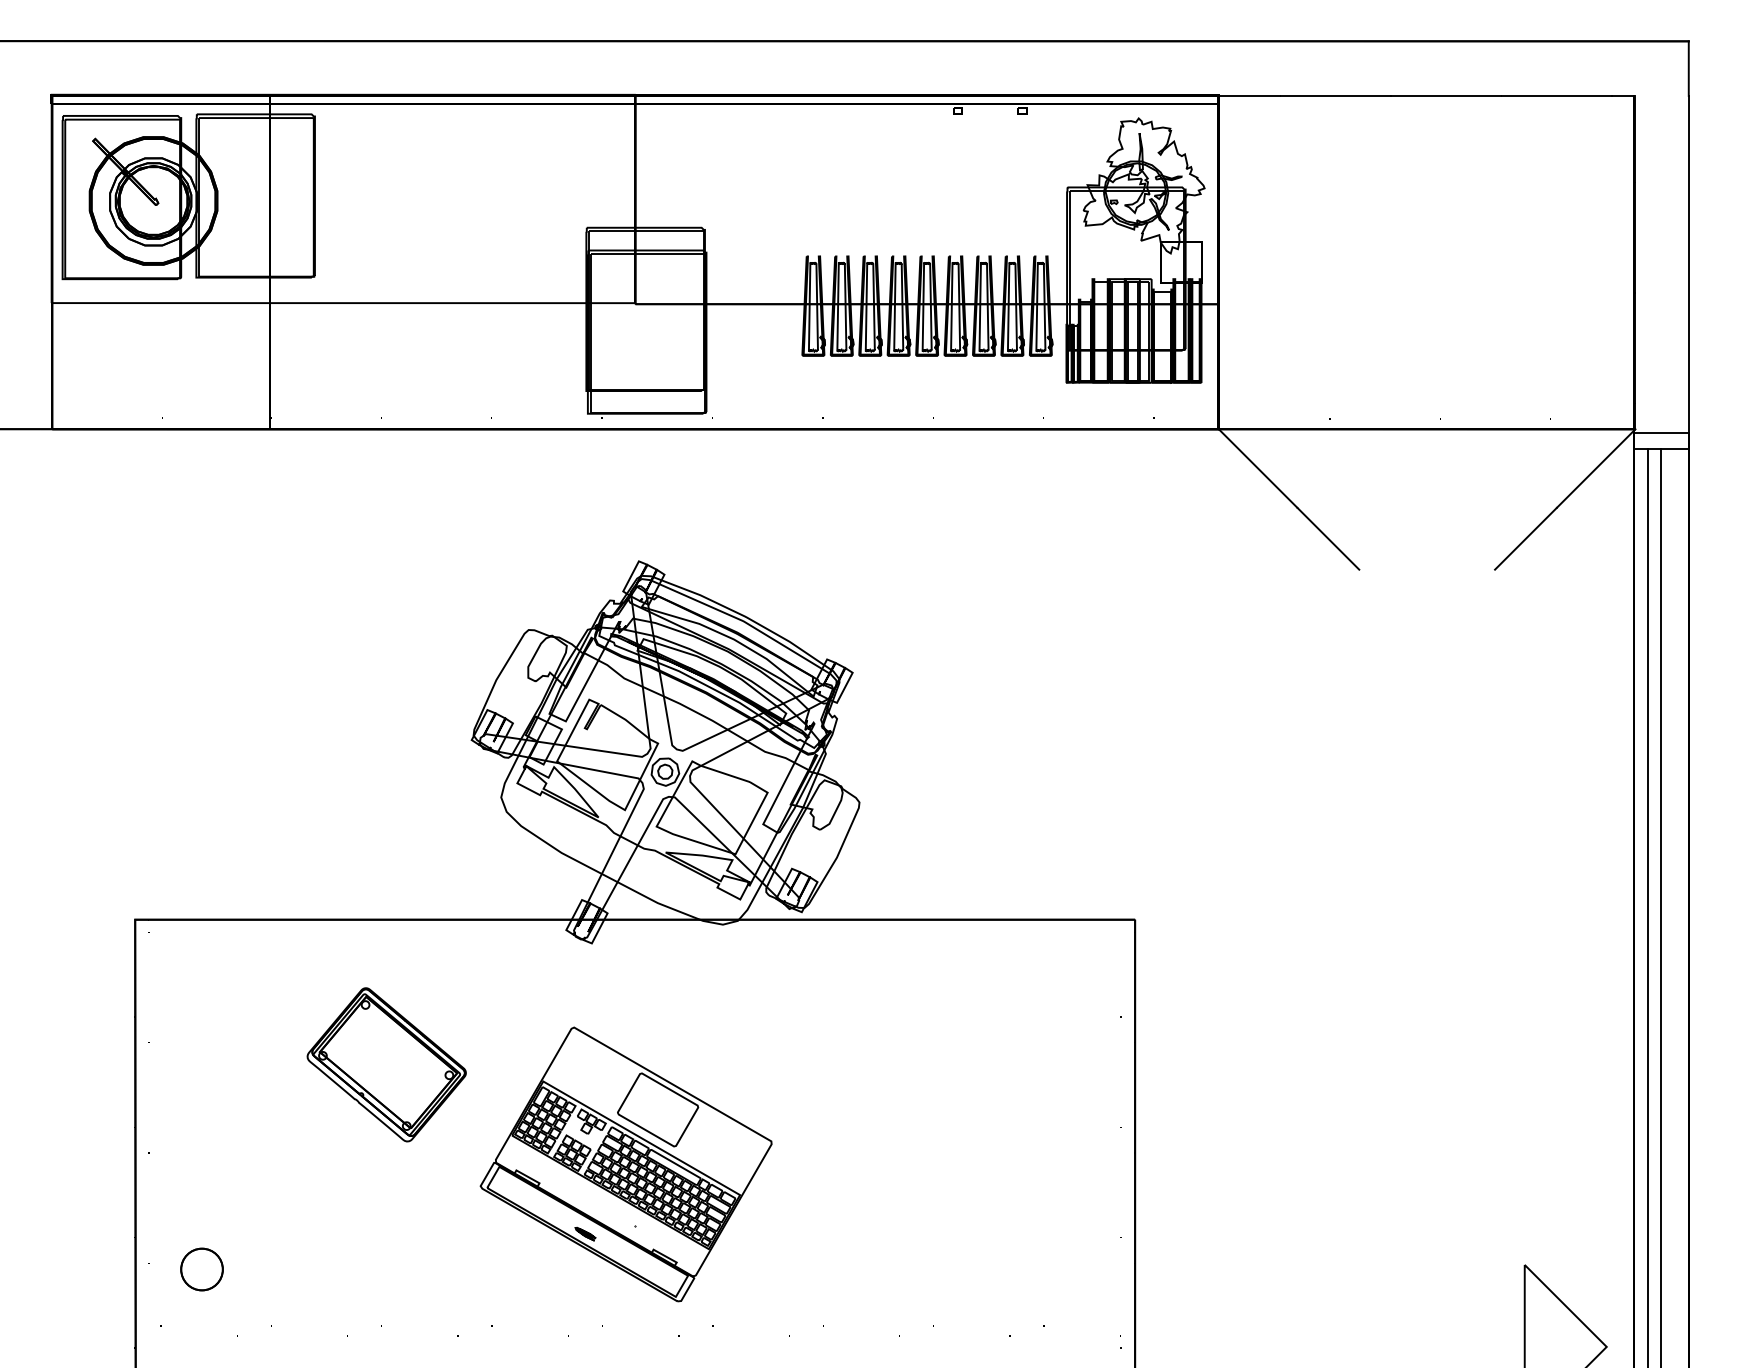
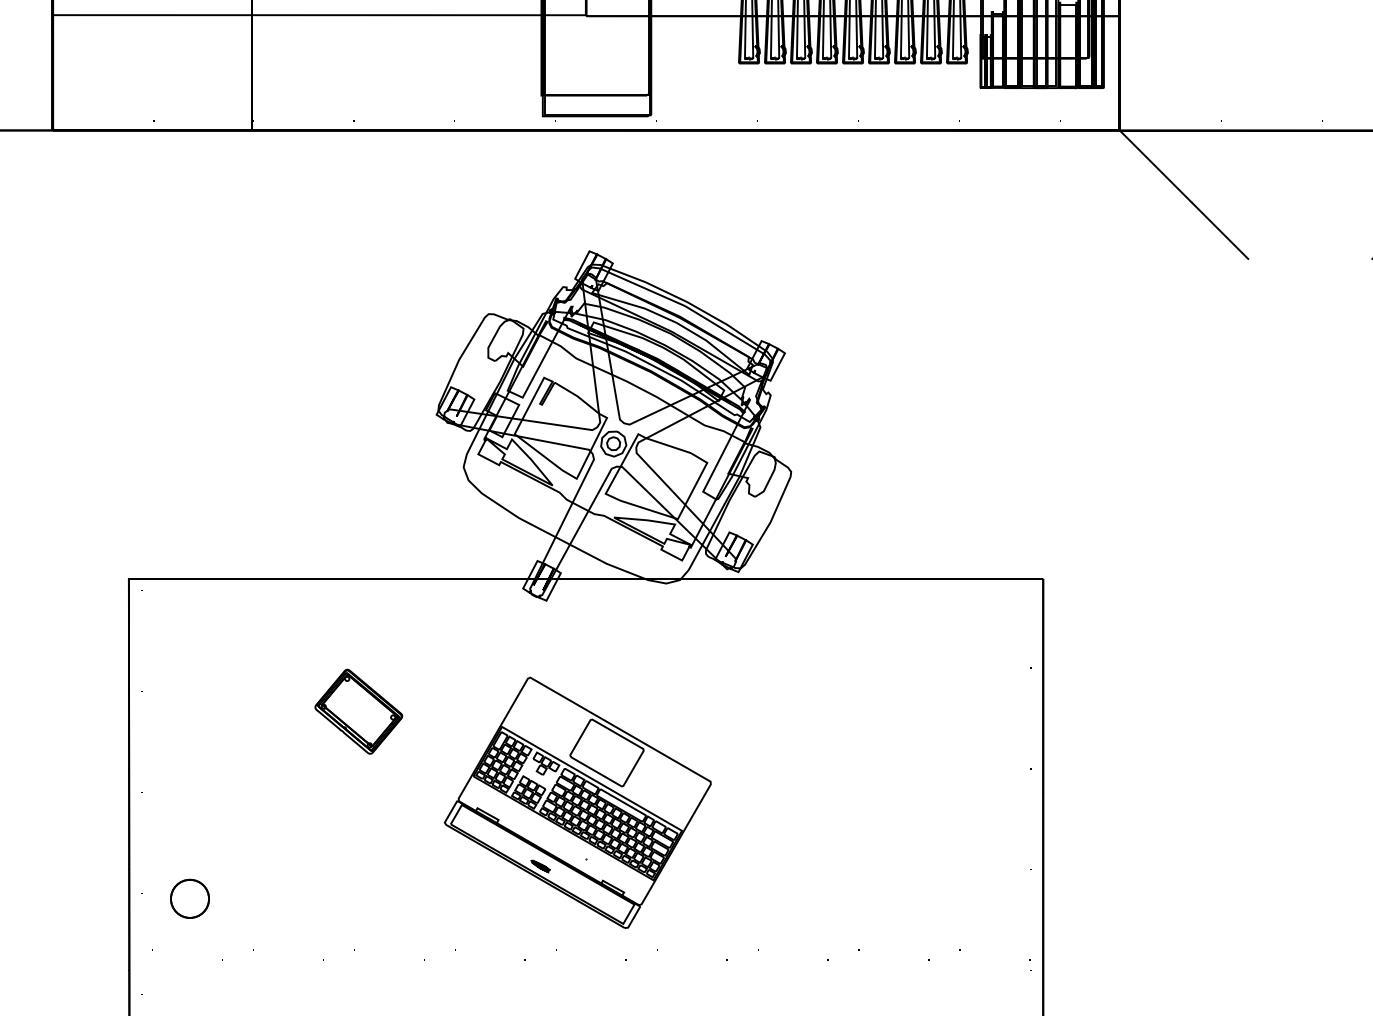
part: (386, 1064) -> (358, 711), size x0.6

